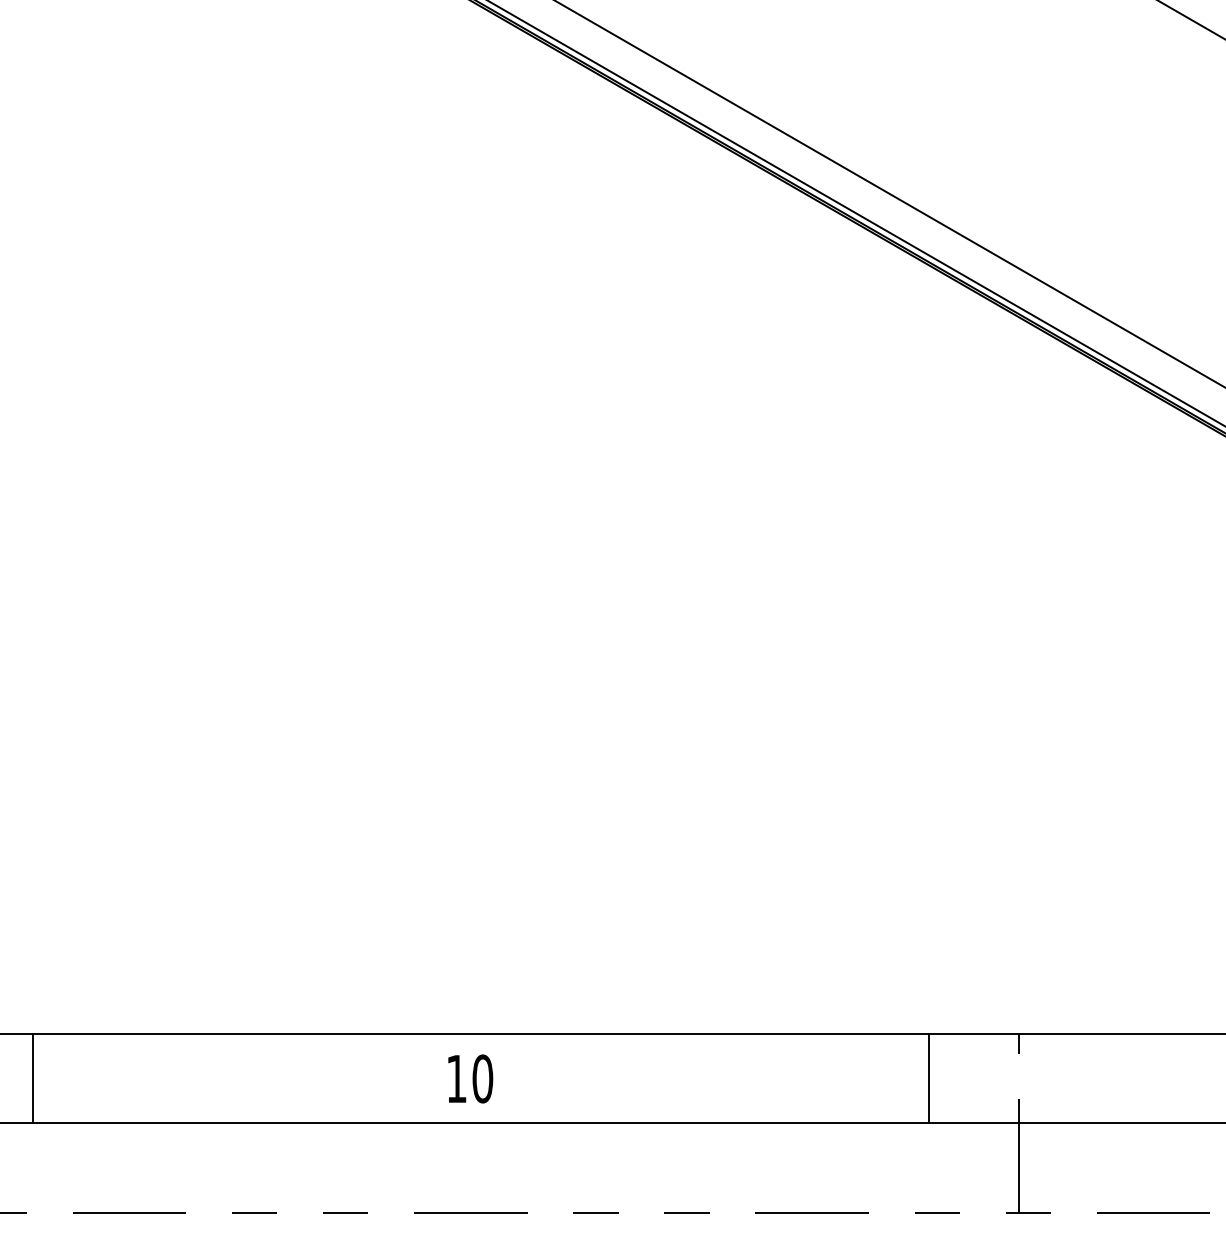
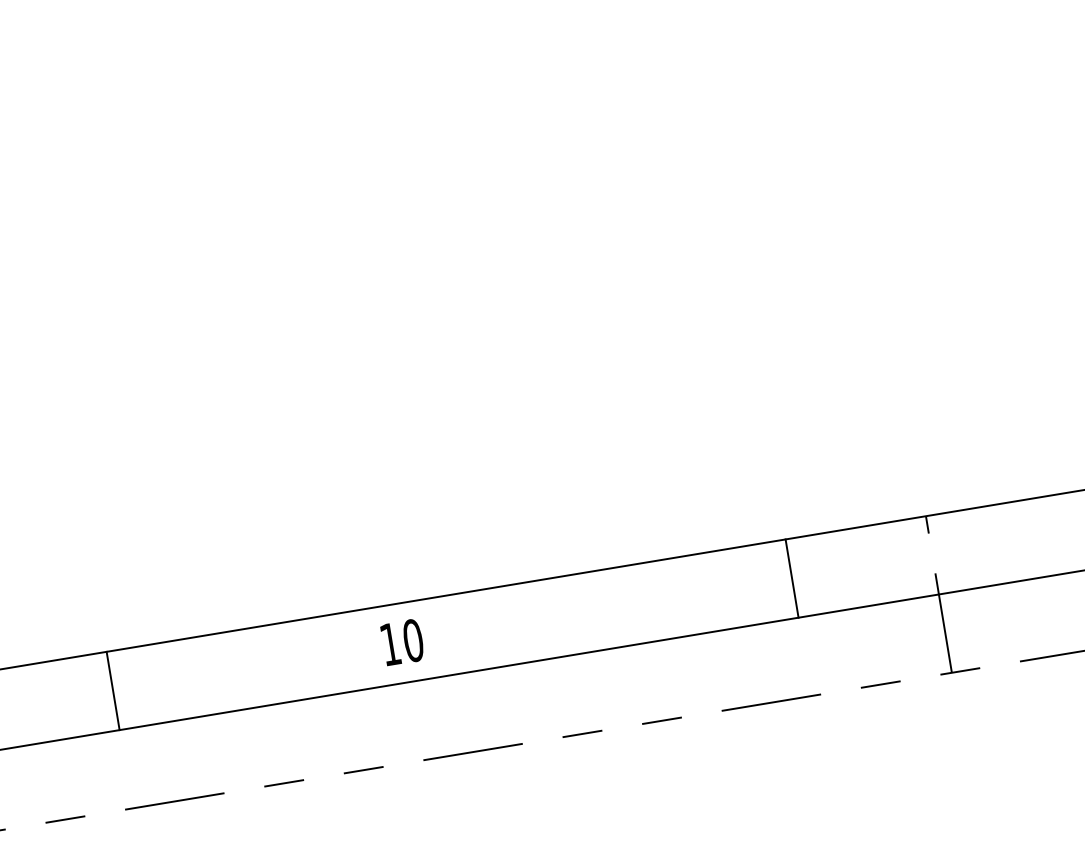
line: (33, 1078) -> (113, 690), moved
text: (470, 1078) -> (402, 642), moved
line: (929, 1078) -> (792, 578), moved

